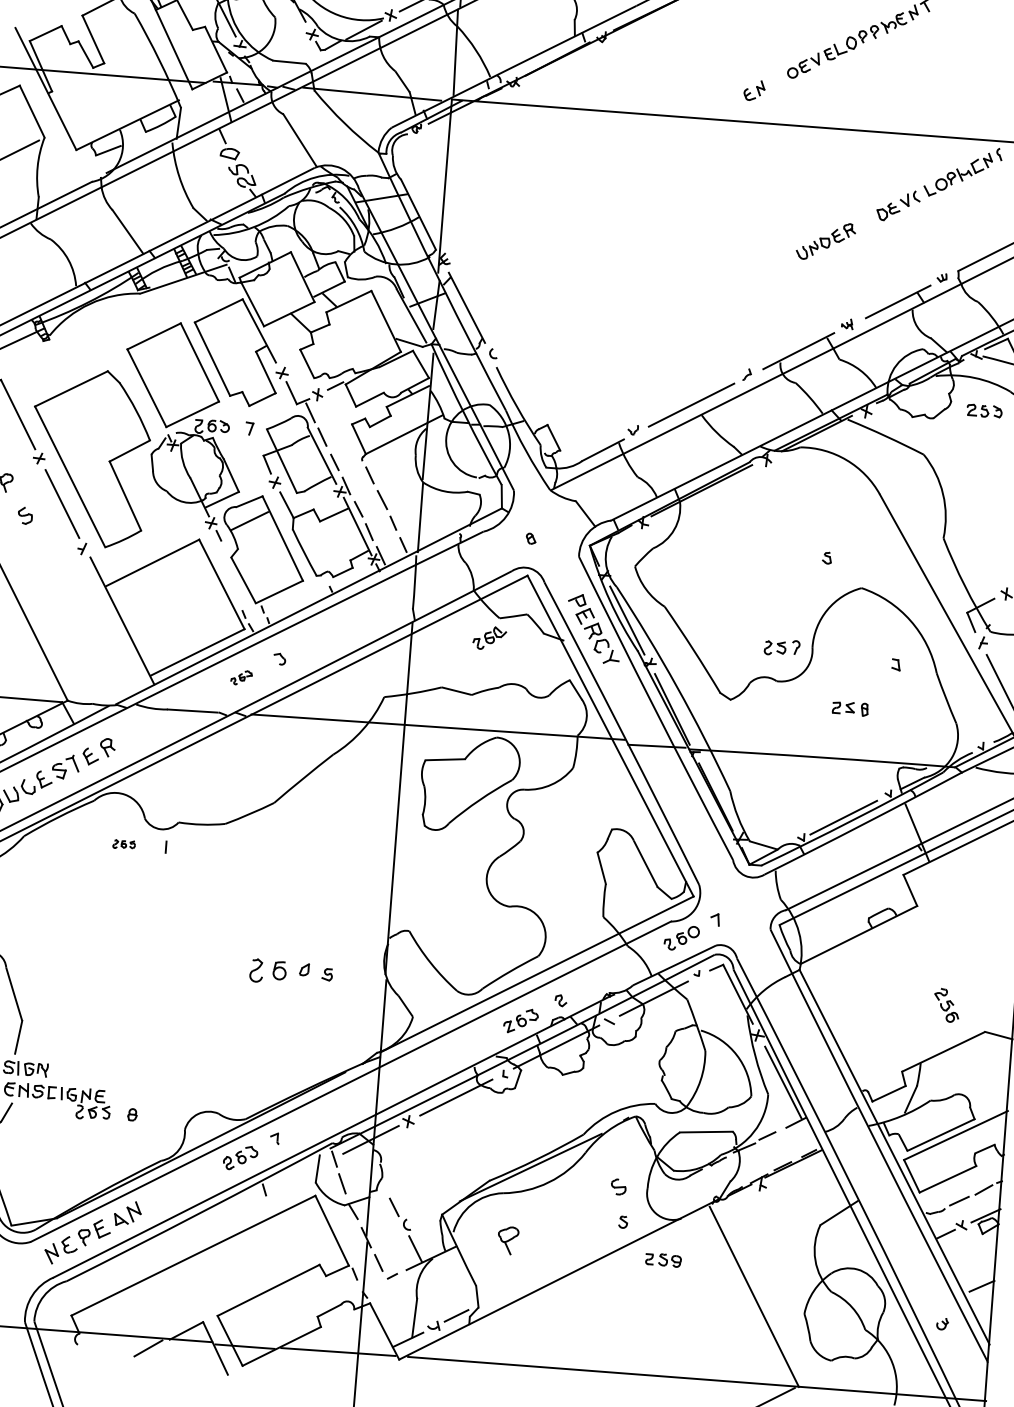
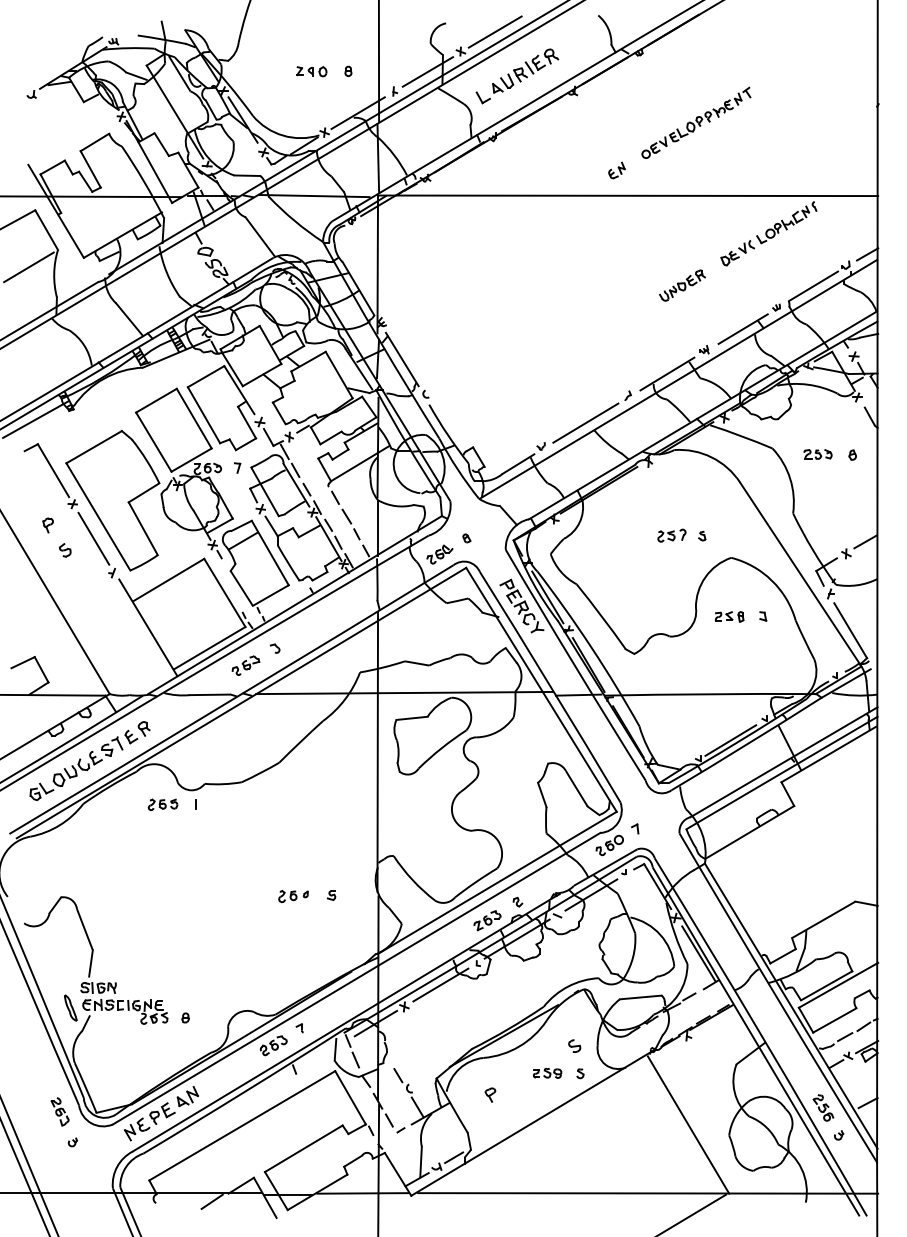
part: (983, 411) -> (817, 454), moved
part: (489, 638) -> (439, 554), moved
part: (781, 647) -> (671, 535), moved
part: (240, 677) -> (245, 665), size x1.67
part: (850, 708) -> (729, 616), moved
part: (123, 844) -> (162, 804), size x1.67
part: (279, 972) -> (293, 896), size x0.62
part: (946, 1004) -> (823, 1107), moved
part: (508, 1239) -> (490, 1094), size x0.62
part: (663, 1259) -> (547, 1072), moved

